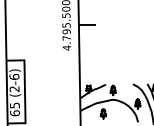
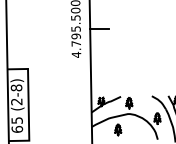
text: (14, 76) -> (16, 87), (2-6) -> (2-8)

